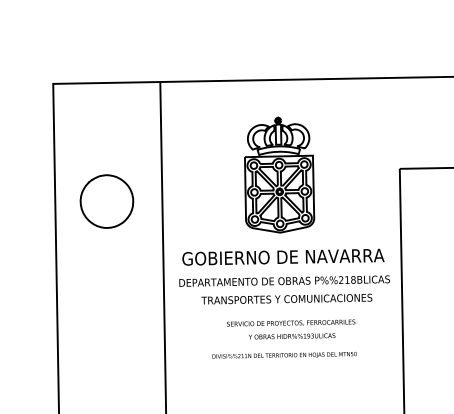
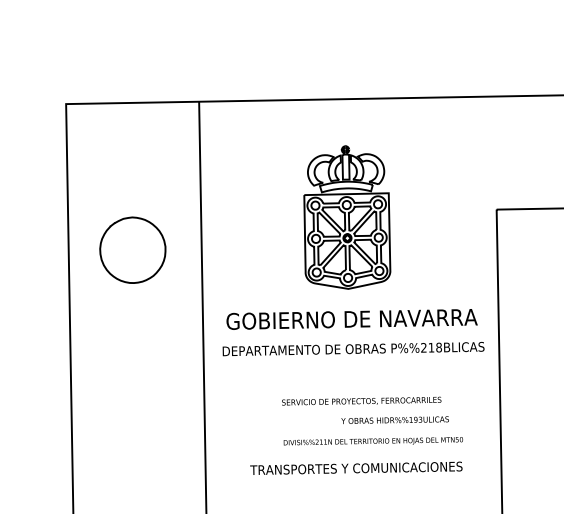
text: (286, 298) -> (355, 467), moved
text: (292, 336) -> (395, 420), moved
text: (284, 355) -> (373, 441), moved

